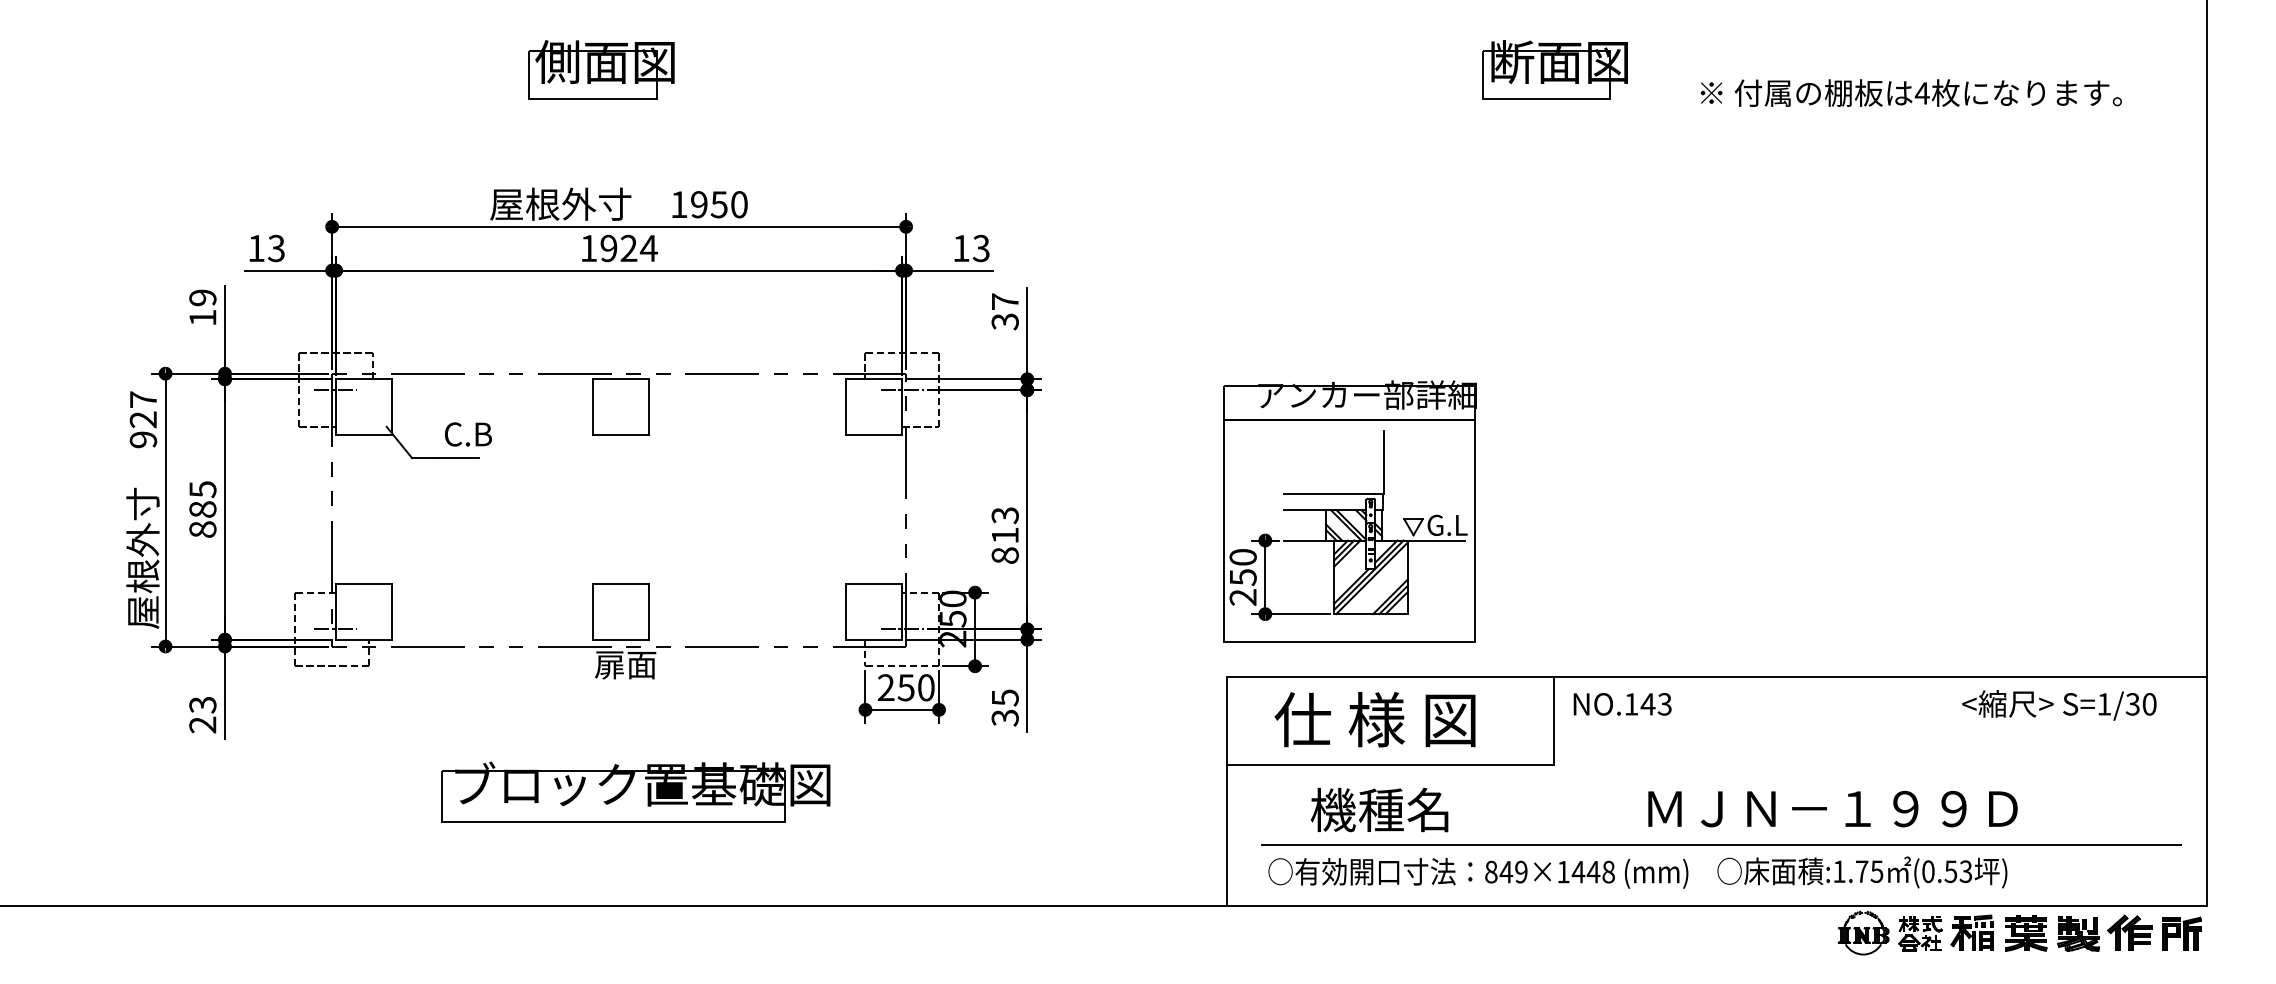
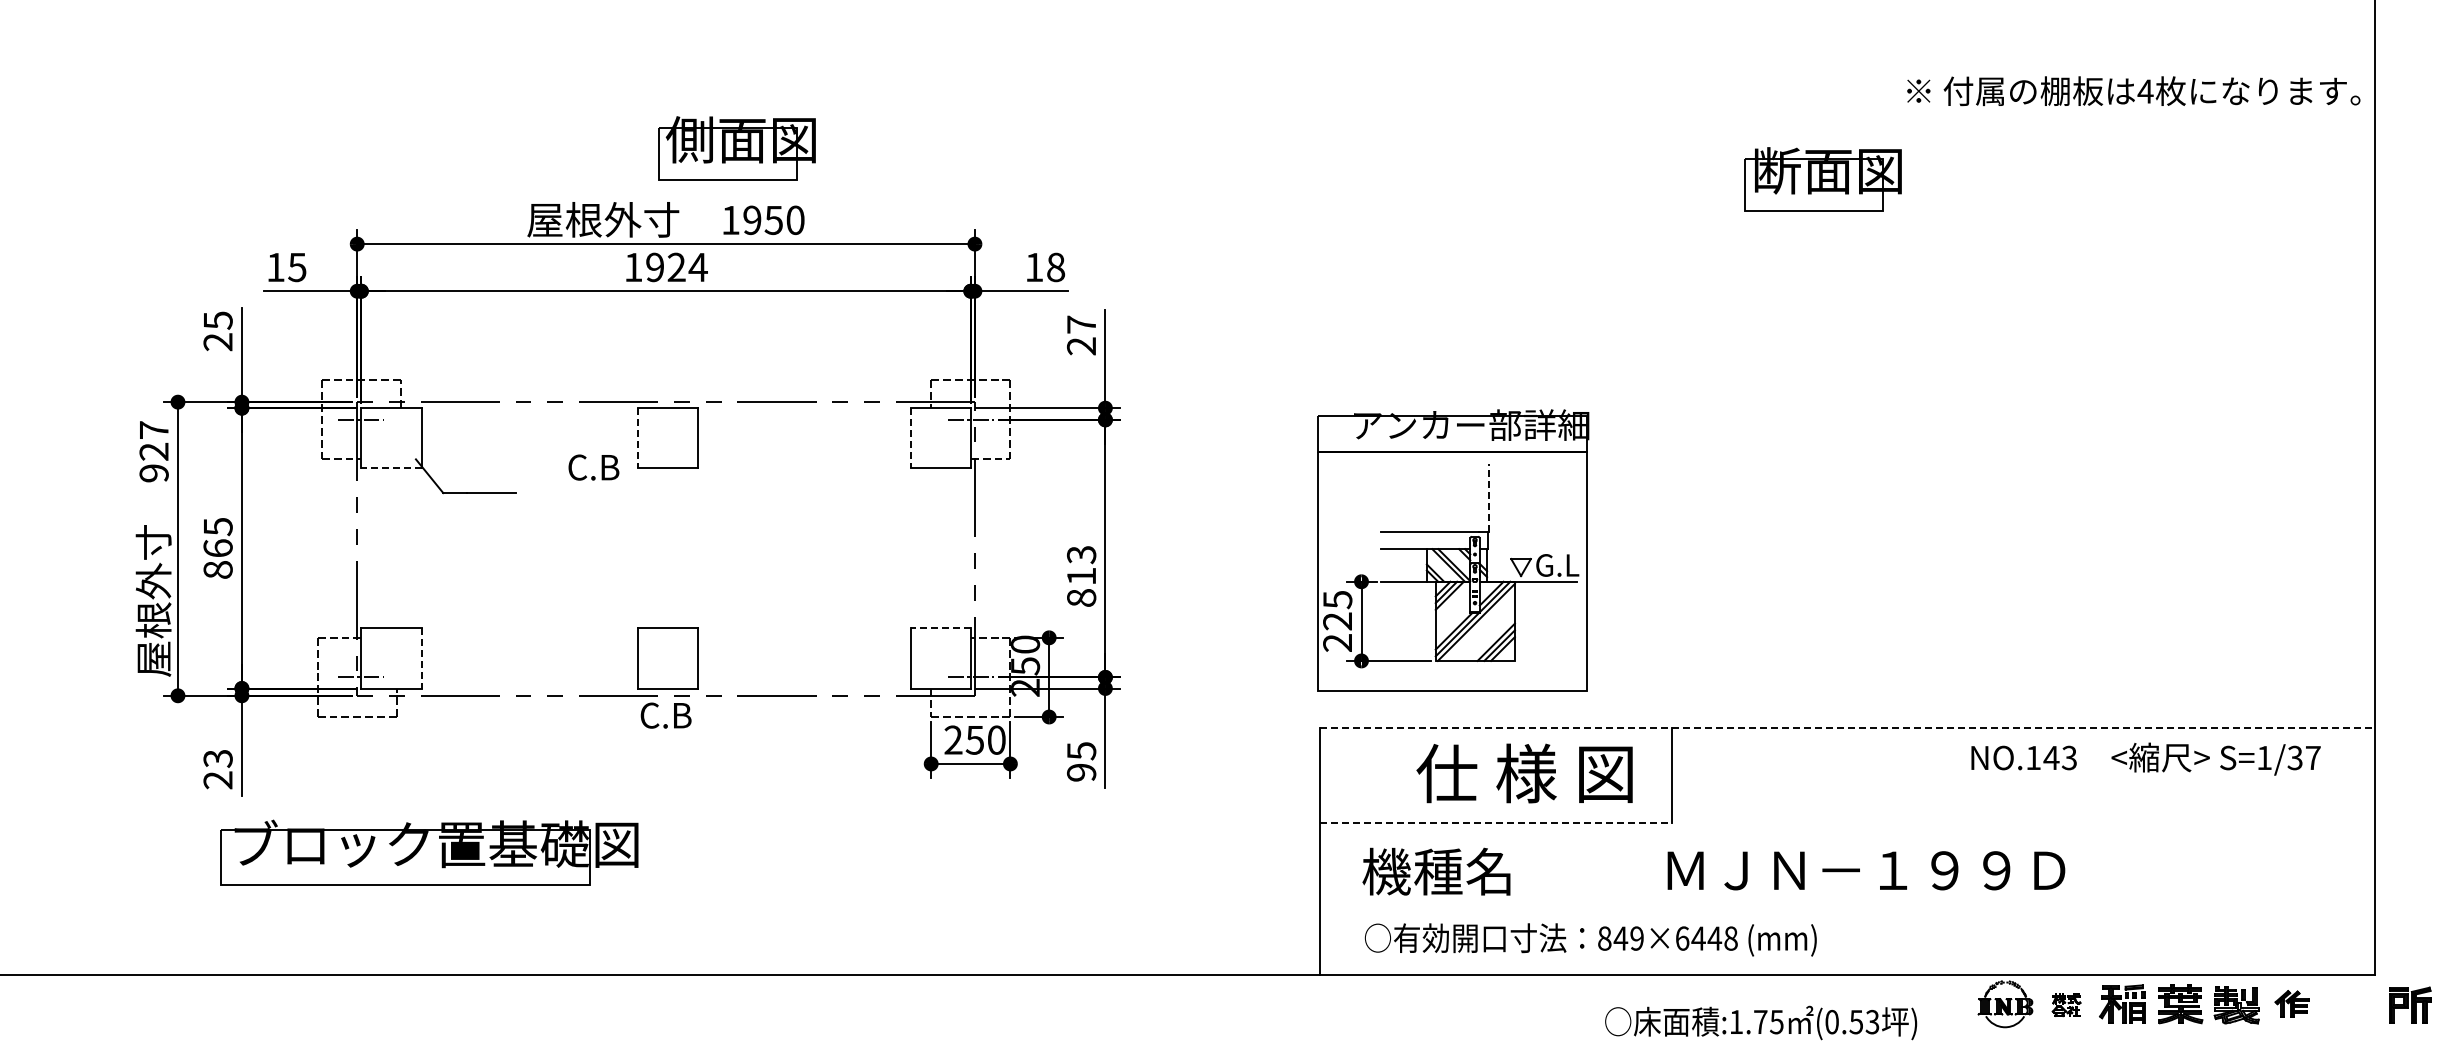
part: (600, 70) -> (736, 148), moved
part: (1554, 70) -> (1822, 179), moved
text: (1911, 93) -> (2133, 91), moved
text: (276, 247) -> (297, 266), 13 -> 15
text: (980, 247) -> (1055, 266), 13 -> 18
text: (202, 308) -> (217, 331), 19 -> 25
text: (1005, 321) -> (1081, 346), 37 -> 27
line: (592, 407) -> (637, 438), solid -> dashed
line: (846, 407) -> (910, 438), solid -> dashed
text: (468, 434) -> (593, 467), moved
line: (363, 435) -> (390, 468), solid -> dashed
line: (1383, 462) -> (1488, 497), solid -> dashed
text: (202, 509) -> (217, 548), 885 -> 865
text: (1242, 567) -> (1337, 610), 250 -> 225
line: (874, 583) -> (940, 628), solid -> dashed
line: (391, 611) -> (421, 658), solid -> dashed
text: (625, 665) -> (672, 716), 扉面 -> C.B
line: (1717, 676) -> (1848, 728), solid -> dashed
text: (1622, 703) -> (2023, 757), moved
text: (2149, 703) -> (2313, 757), S=1/30 -> S=1/37
text: (1005, 717) -> (1081, 772), 35 -> 95
text: (1374, 719) -> (1524, 773), moved
line: (1389, 765) -> (1495, 823), solid -> dashed
part: (636, 792) -> (429, 852), moved
text: (1833, 808) -> (1866, 870), moved
text: (1379, 809) -> (1436, 871), moved
line: (1721, 845) -> (1852, 909), removed
text: (1563, 872) -> (1682, 938), 849×1448 -> 849×6448
text: (1862, 872) -> (1761, 1022), moved
part: (2129, 932) -> (2291, 1003), size x0.7
part: (2182, 933) -> (2410, 1004), moved
part: (1920, 934) -> (2066, 1005), size x0.6

